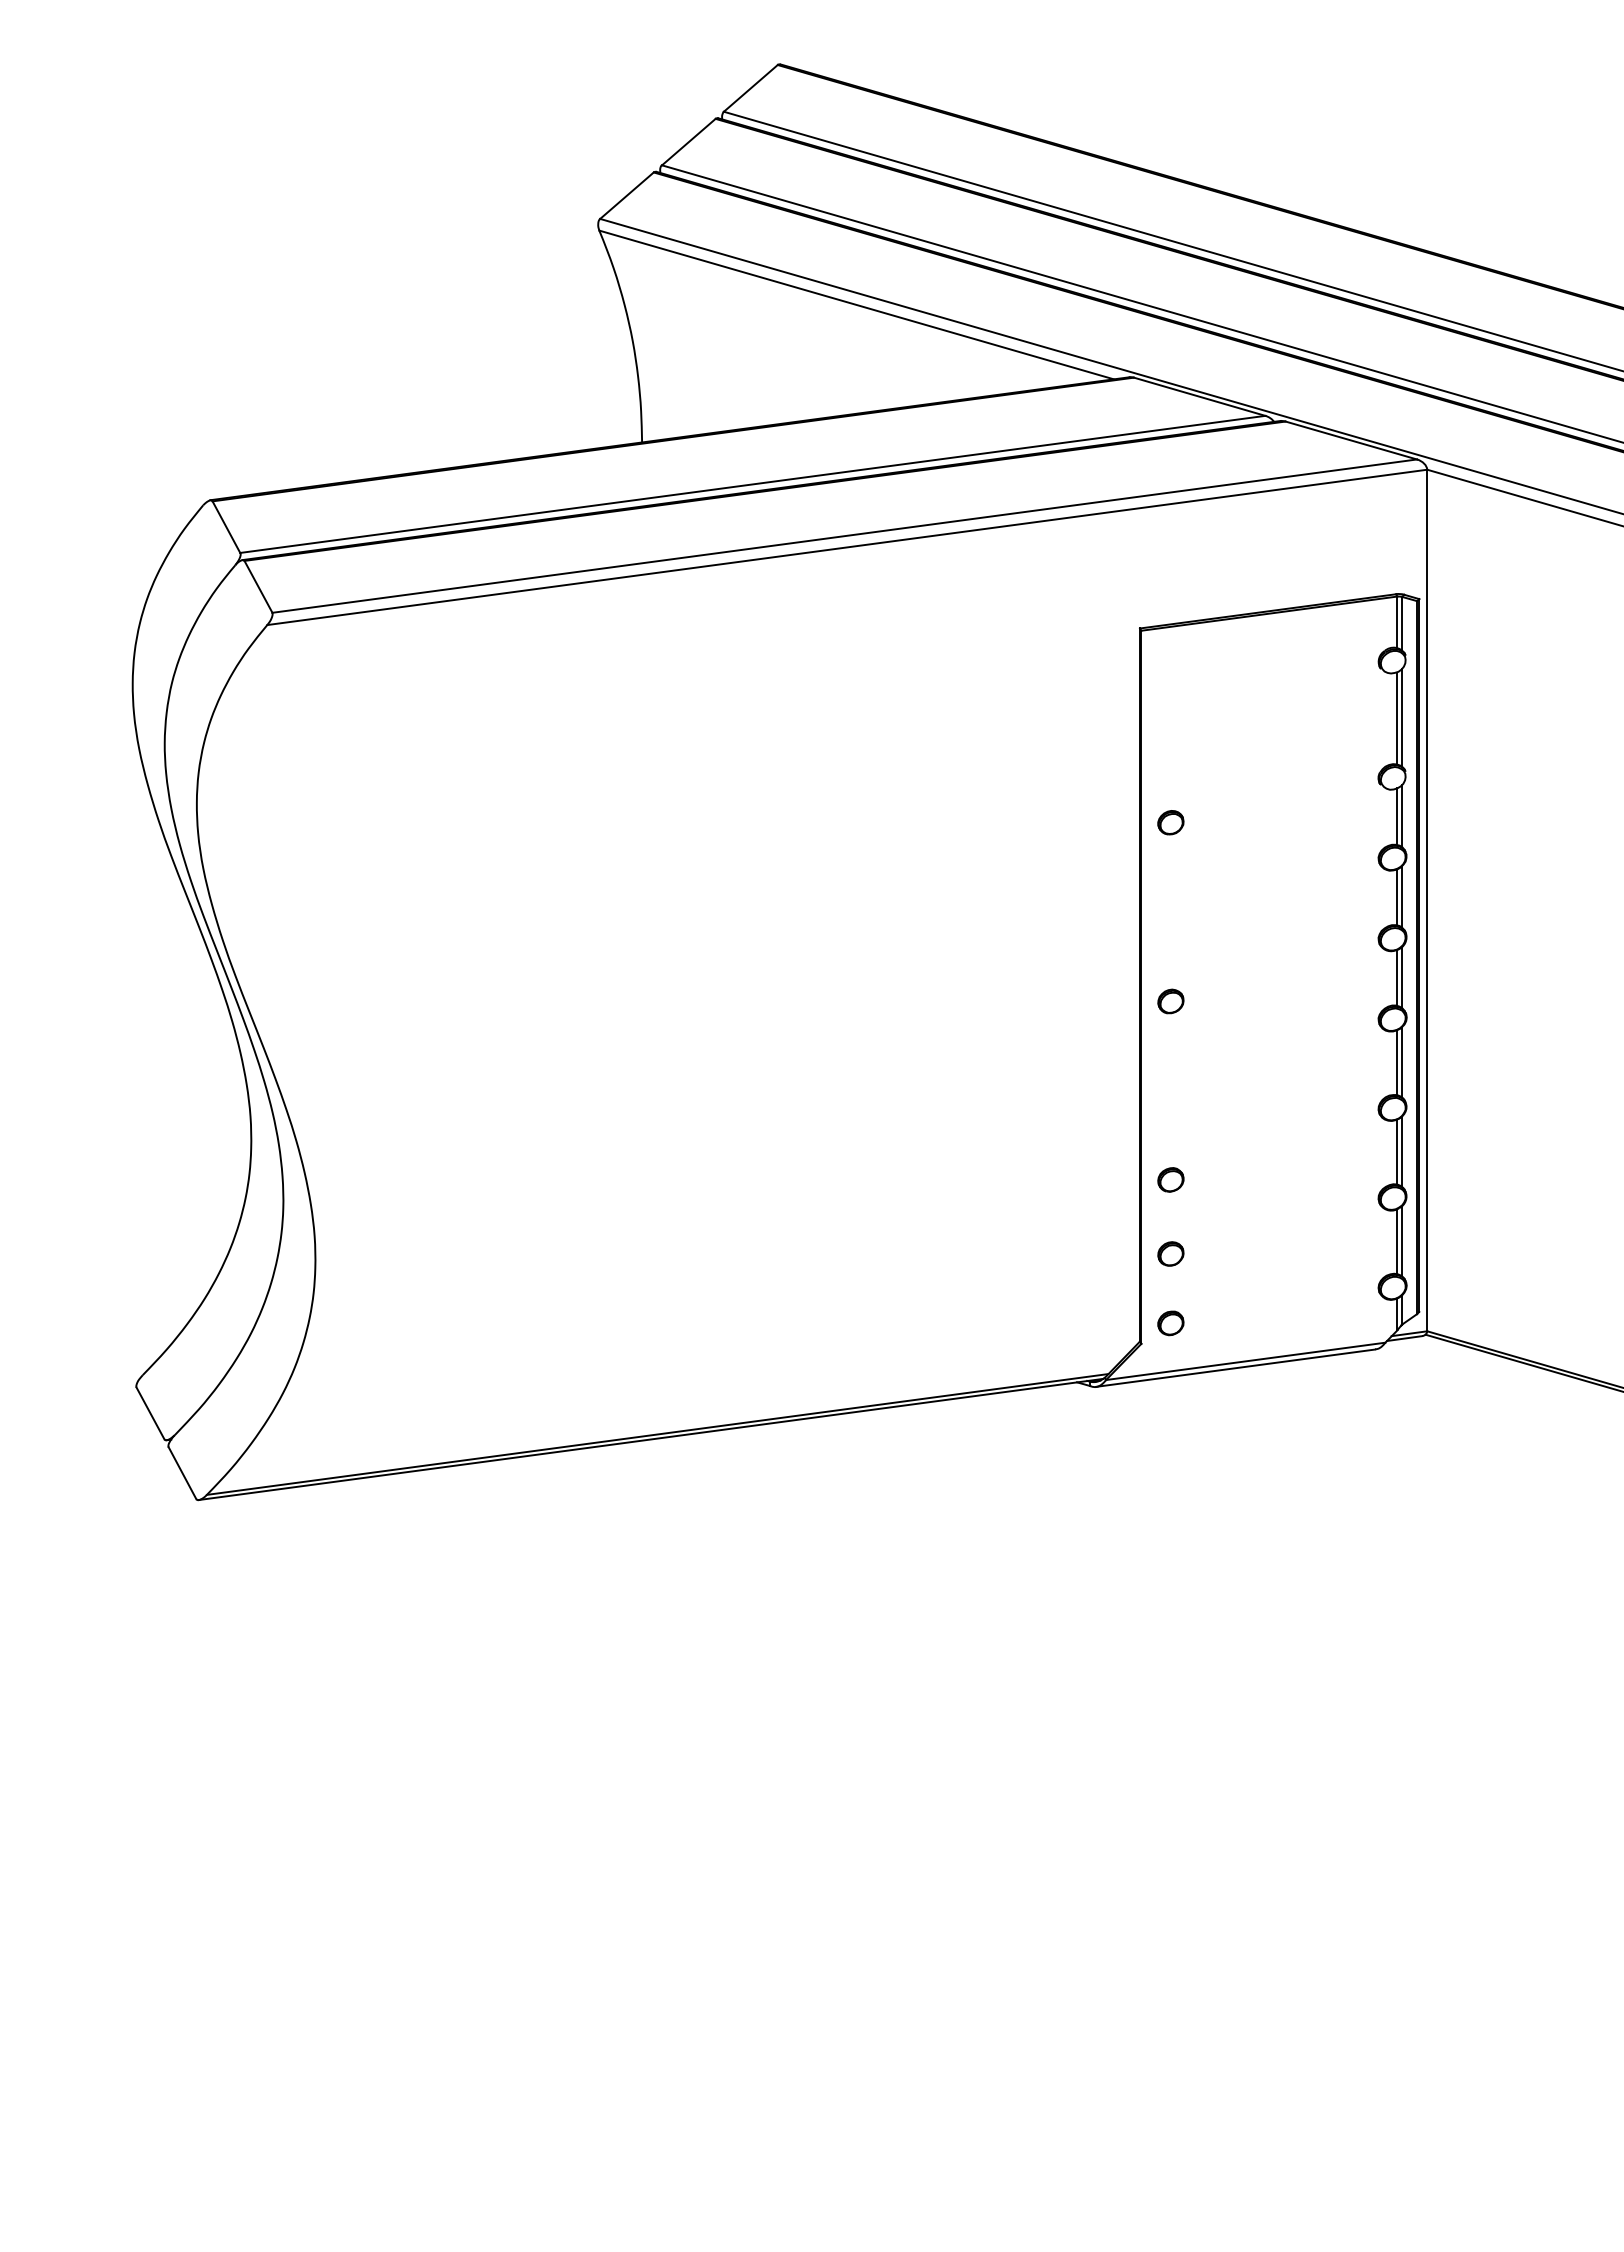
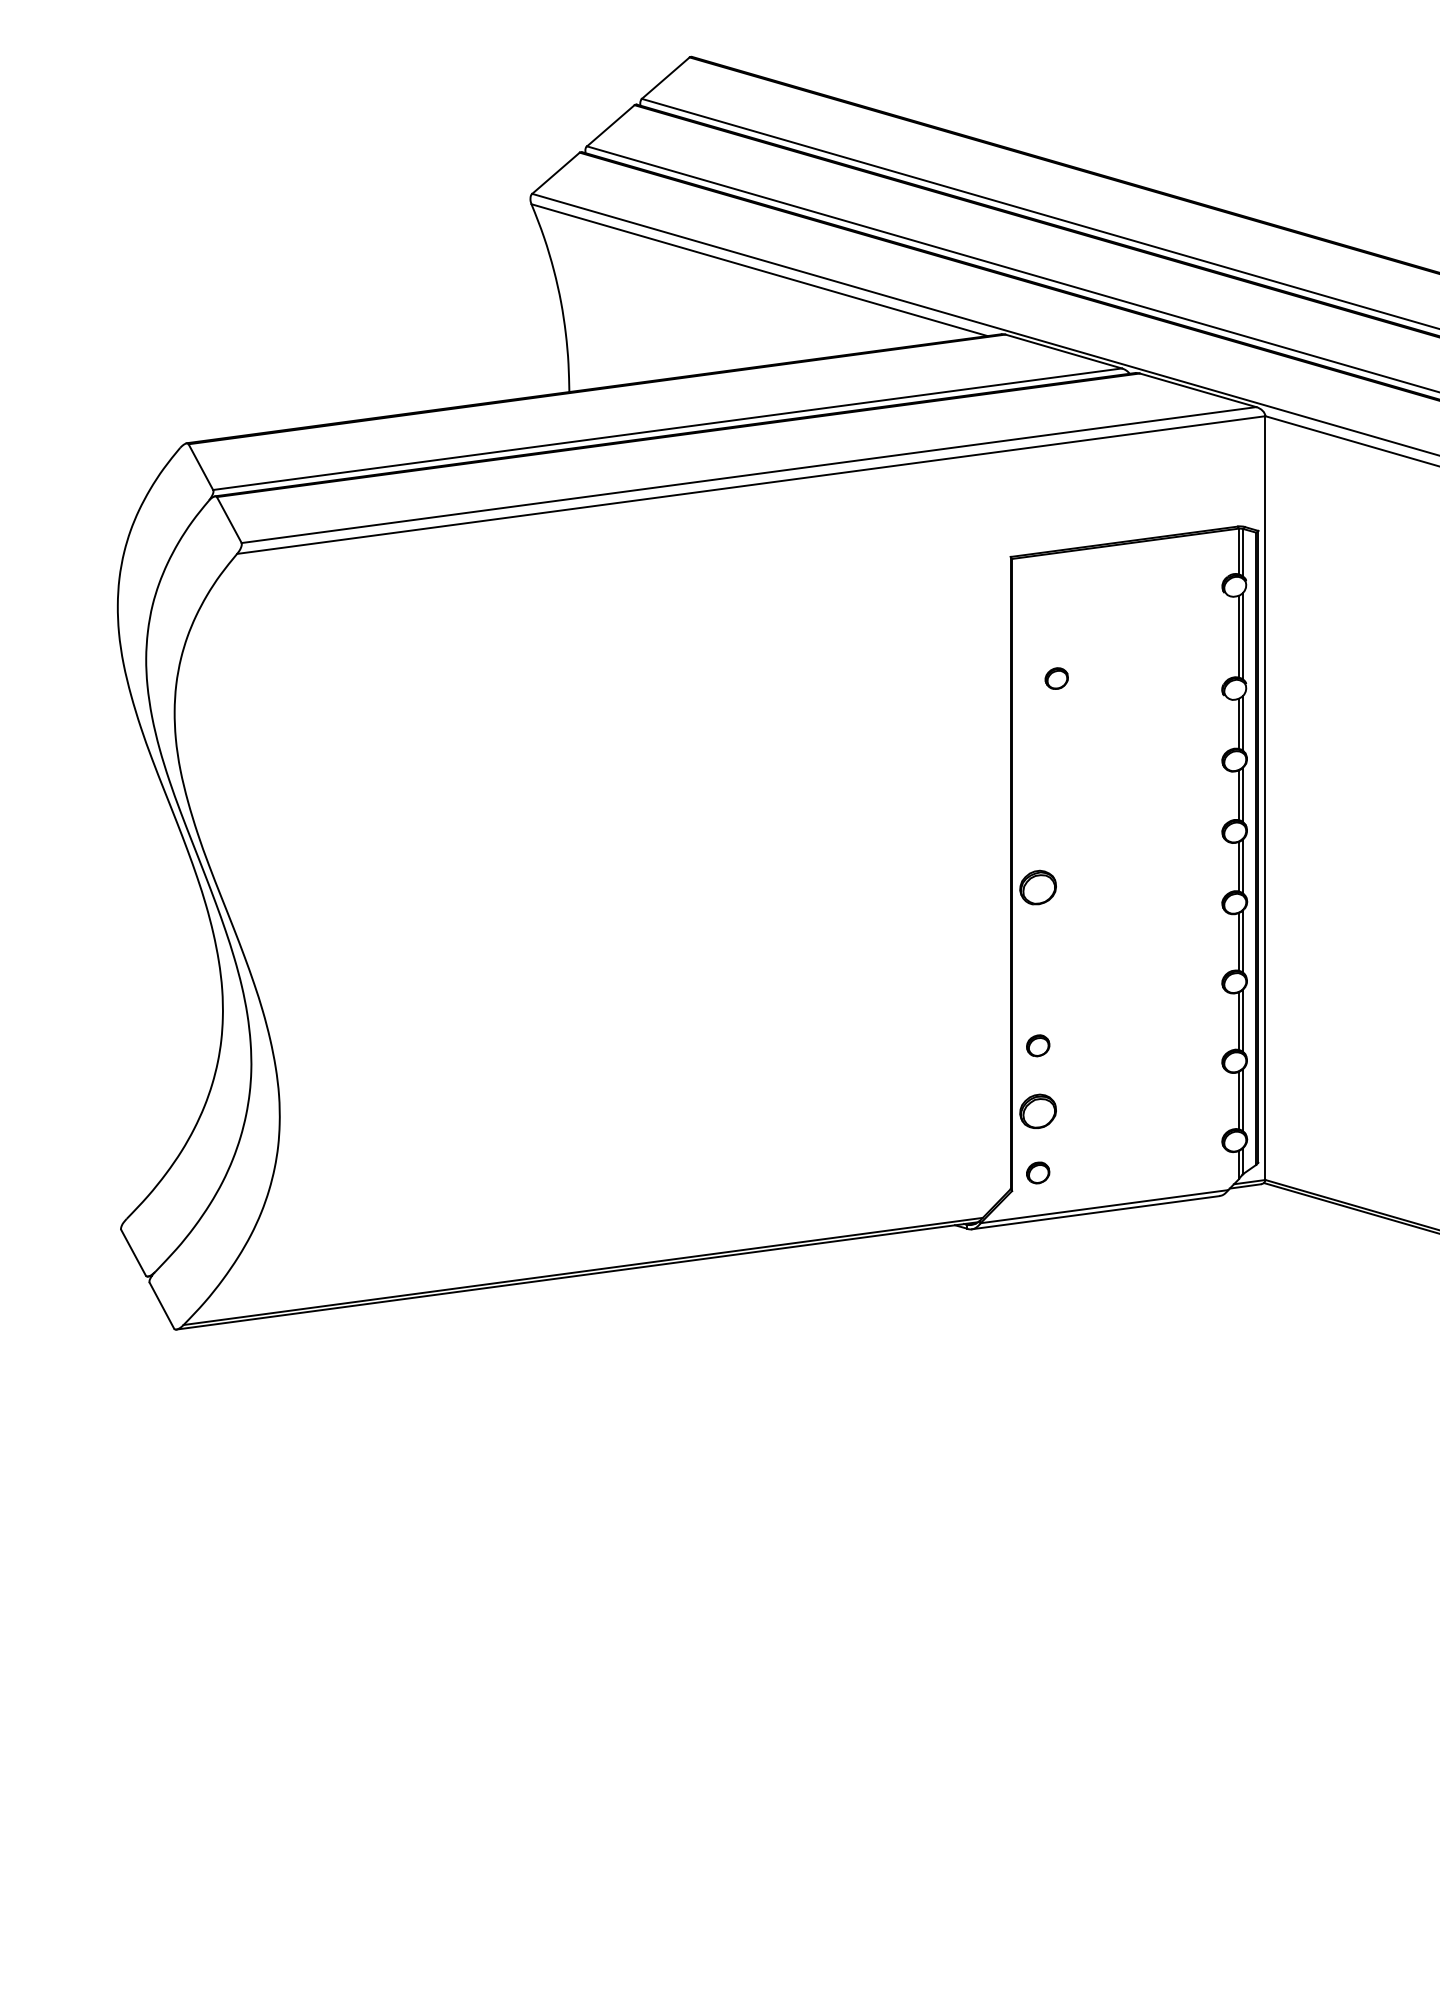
part: (1170, 822) -> (1056, 678), moved
part: (1170, 1001) -> (1037, 887), size x1.6
part: (1170, 1253) -> (1037, 1111), size x1.6

